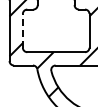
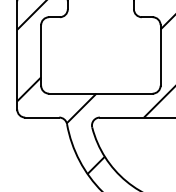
line: (22, 30) -> (40, 54), dashed -> solid

